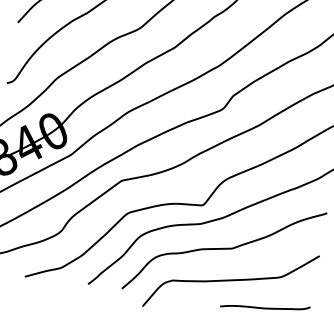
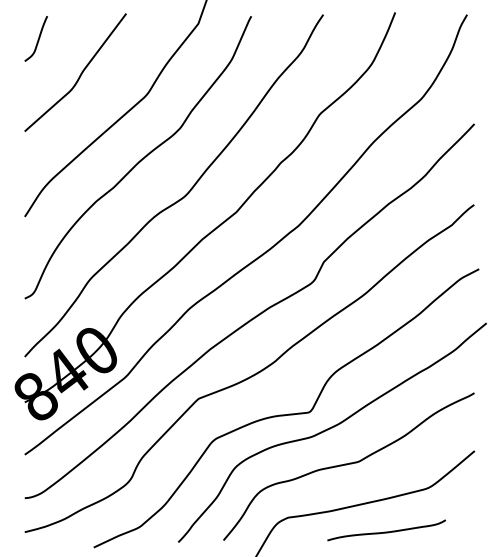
curve: (265, 307) -> (386, 531), moved

